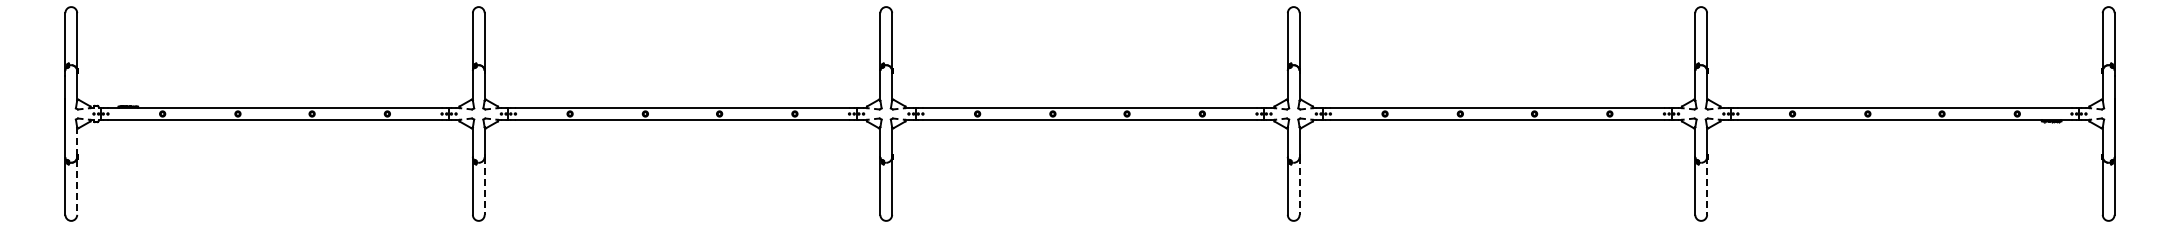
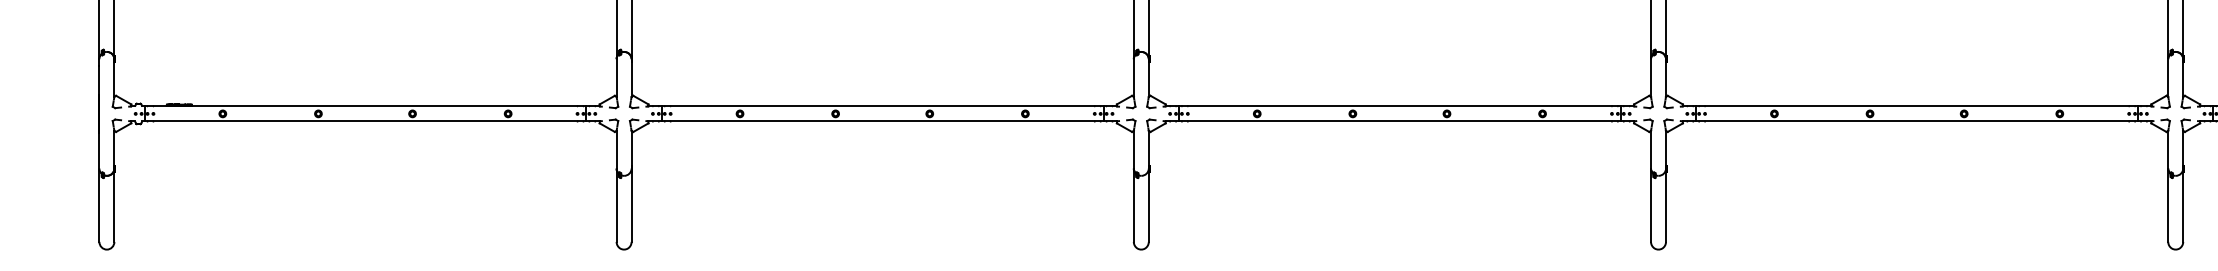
line: (77, 171) -> (114, 186), dashed -> solid
line: (484, 185) -> (631, 204), dashed -> solid
line: (1299, 185) -> (1665, 204), dashed -> solid
line: (1707, 185) -> (2183, 204), dashed -> solid

